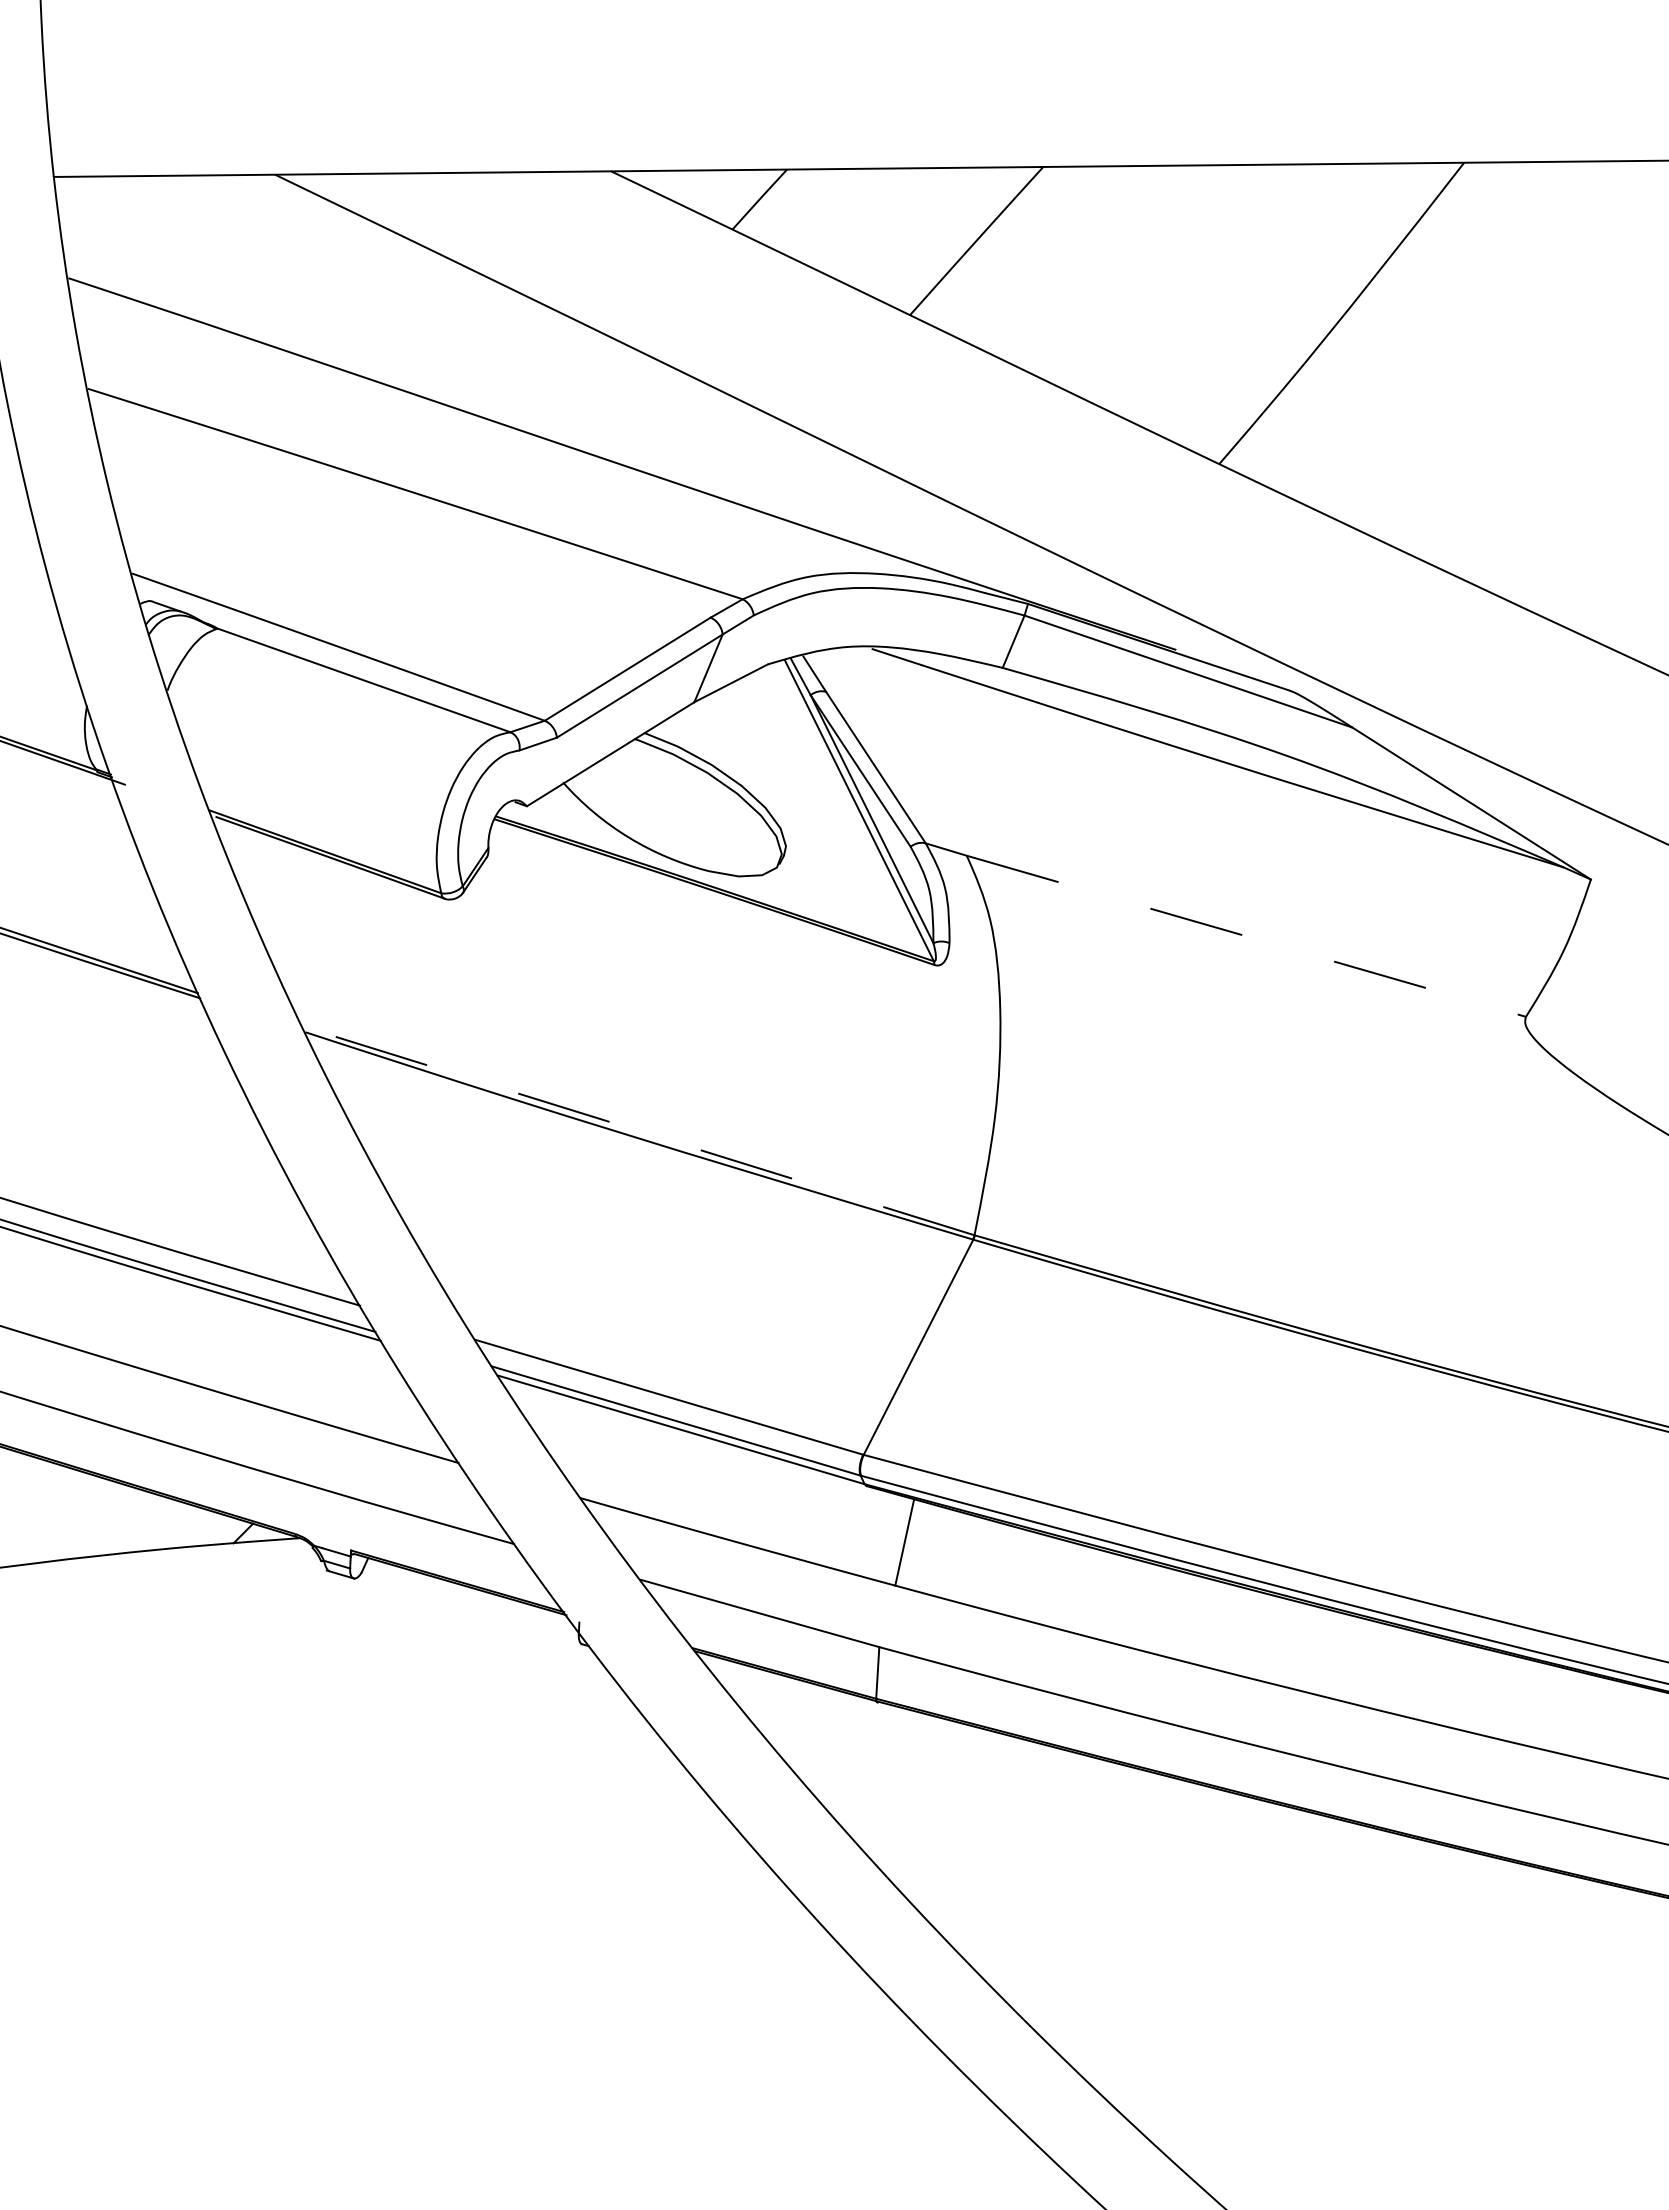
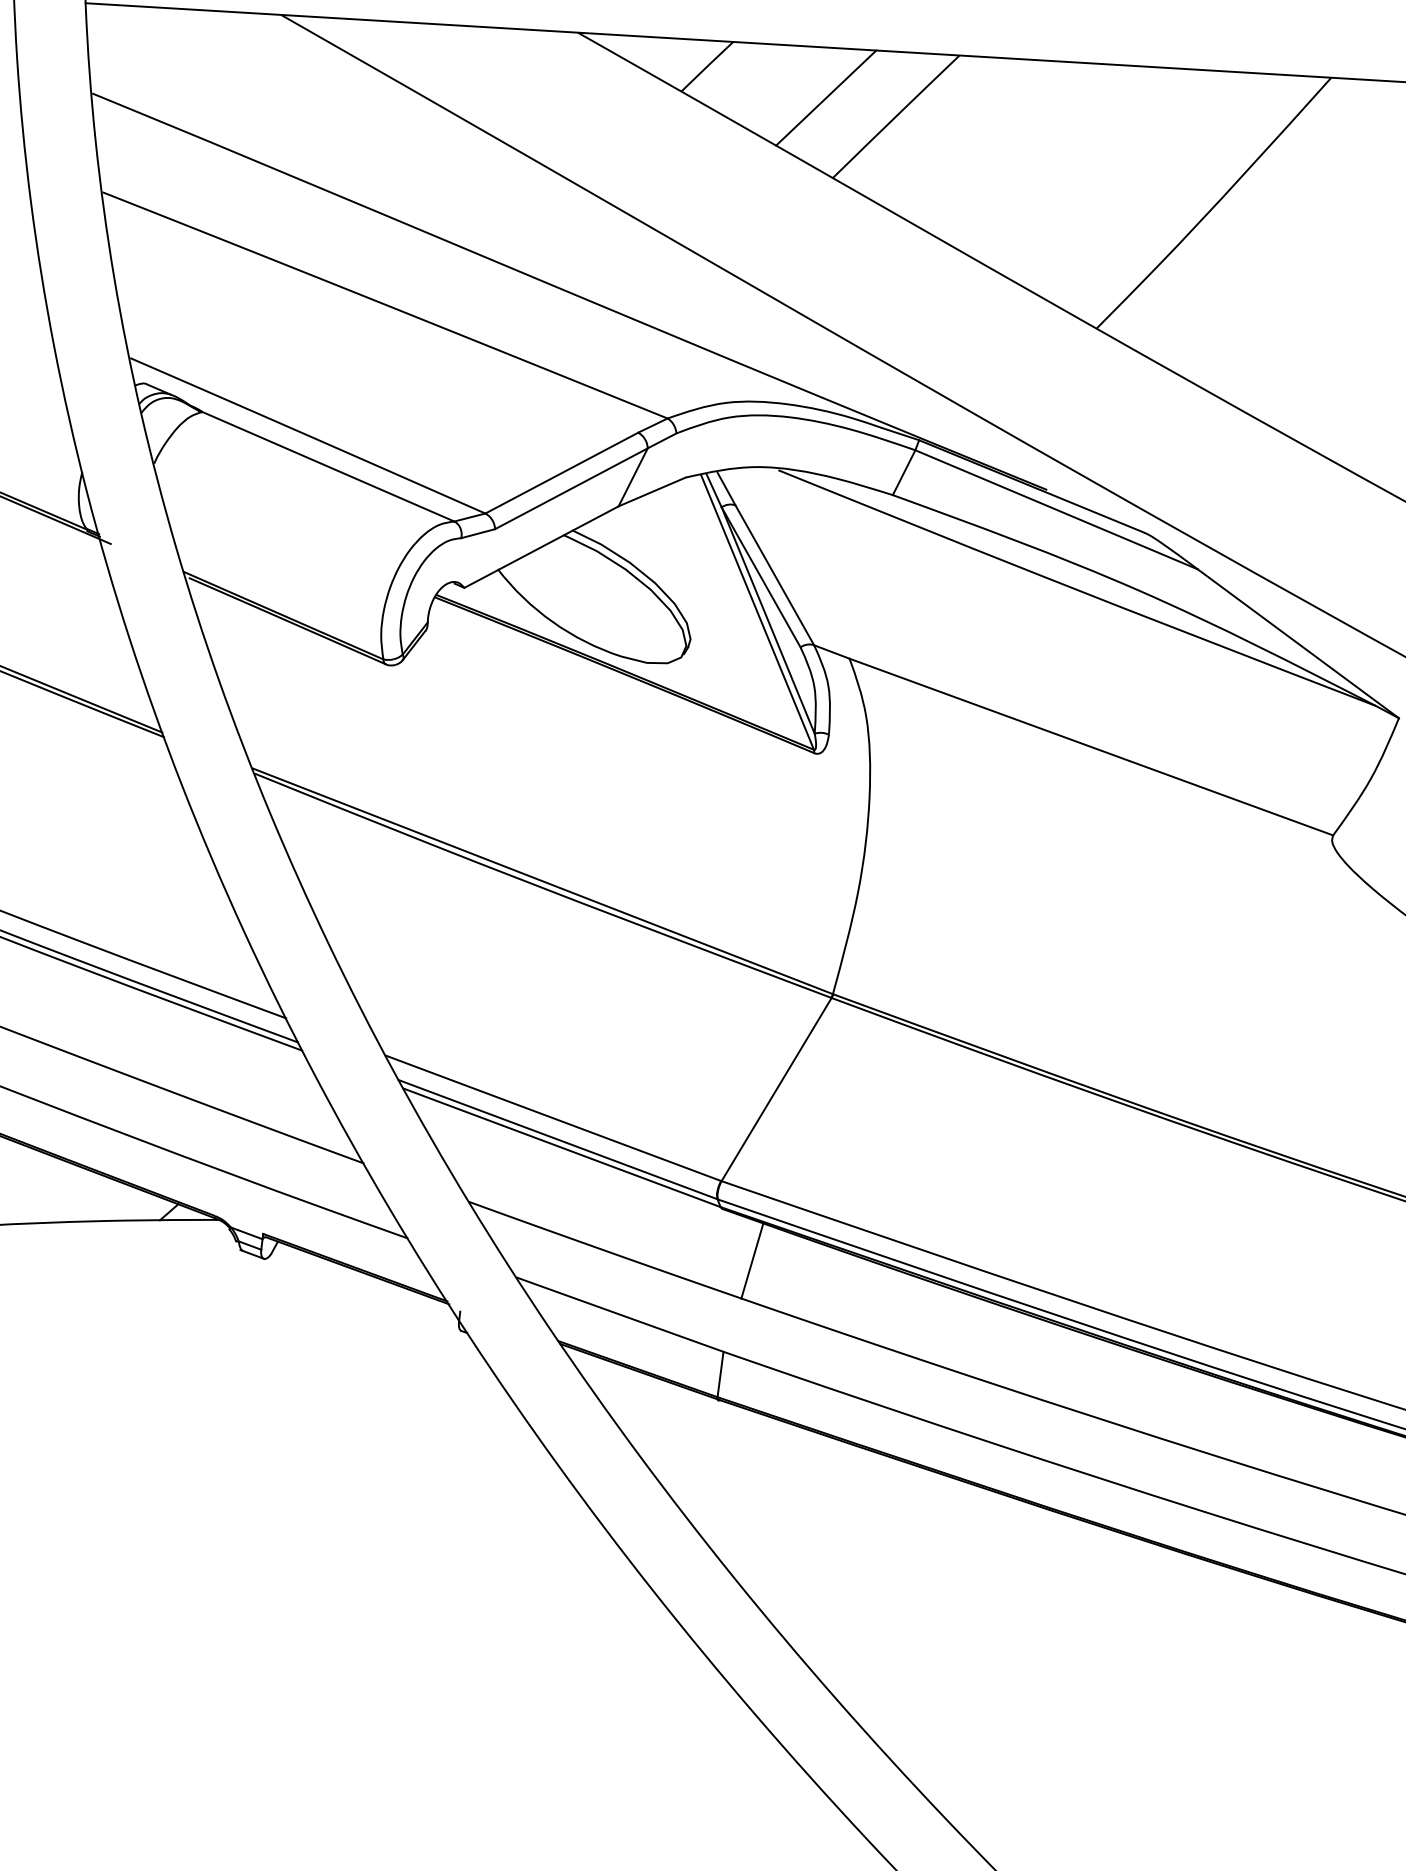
line: (896, 225) -> (826, 98), added
line: (1246, 936) -> (1091, 747), dashed -> solid
line: (638, 1130) -> (542, 880), dashed -> solid

